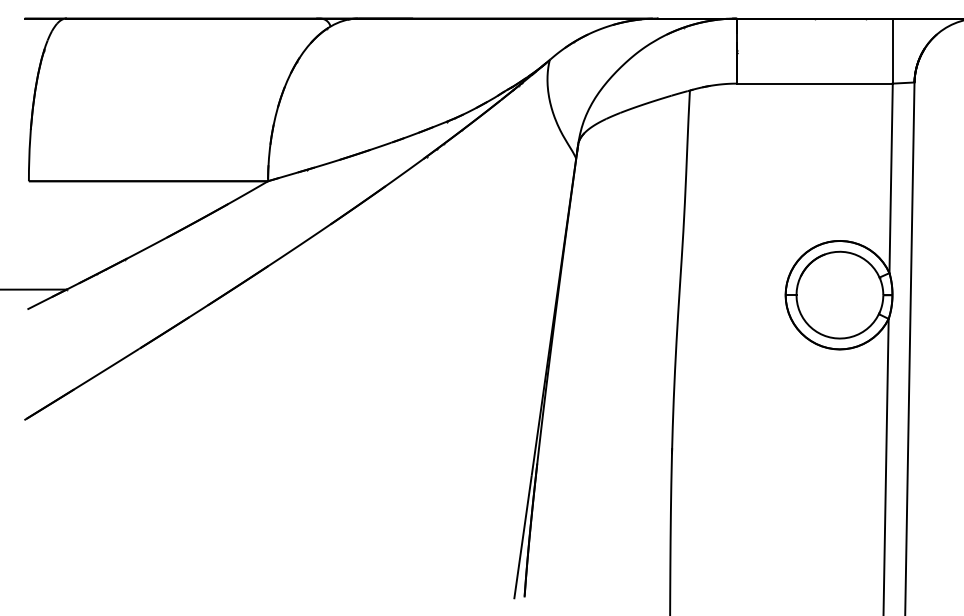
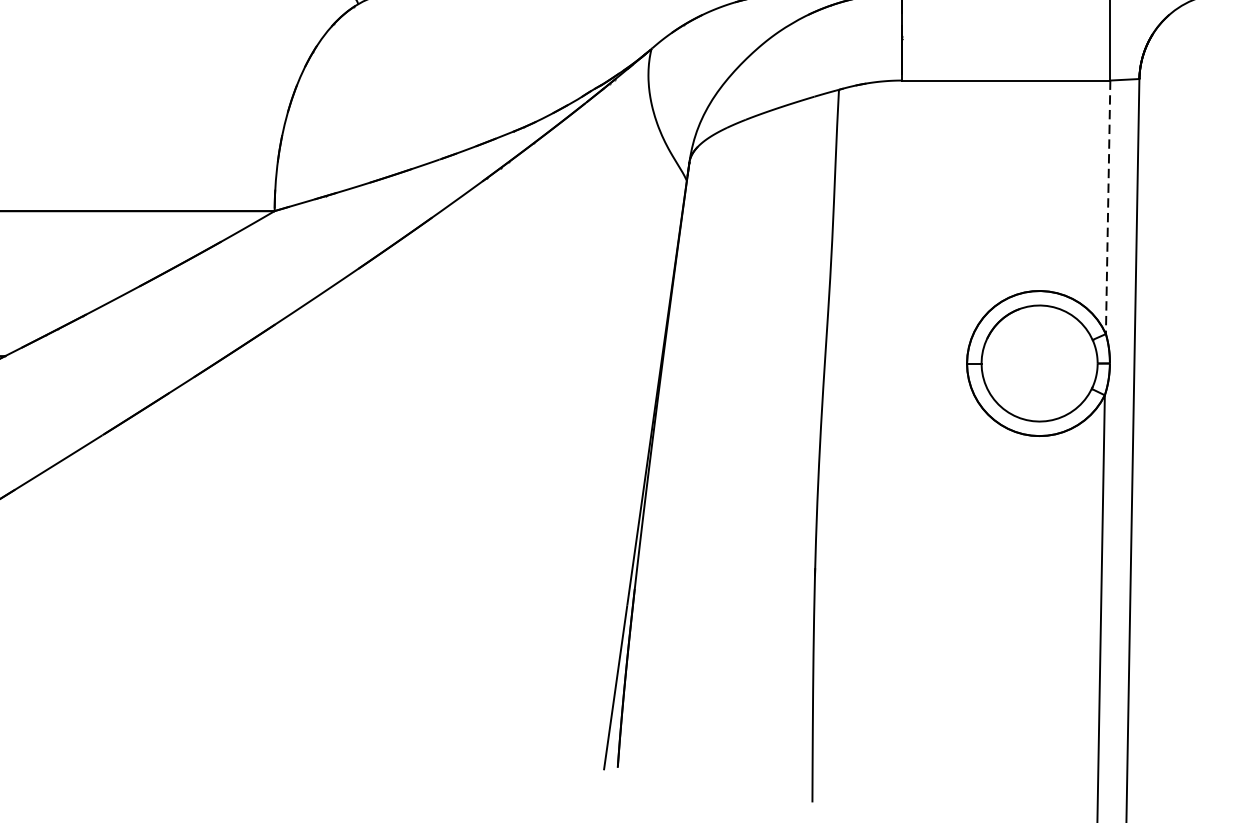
line: (891, 178) -> (1108, 207), solid -> dashed

